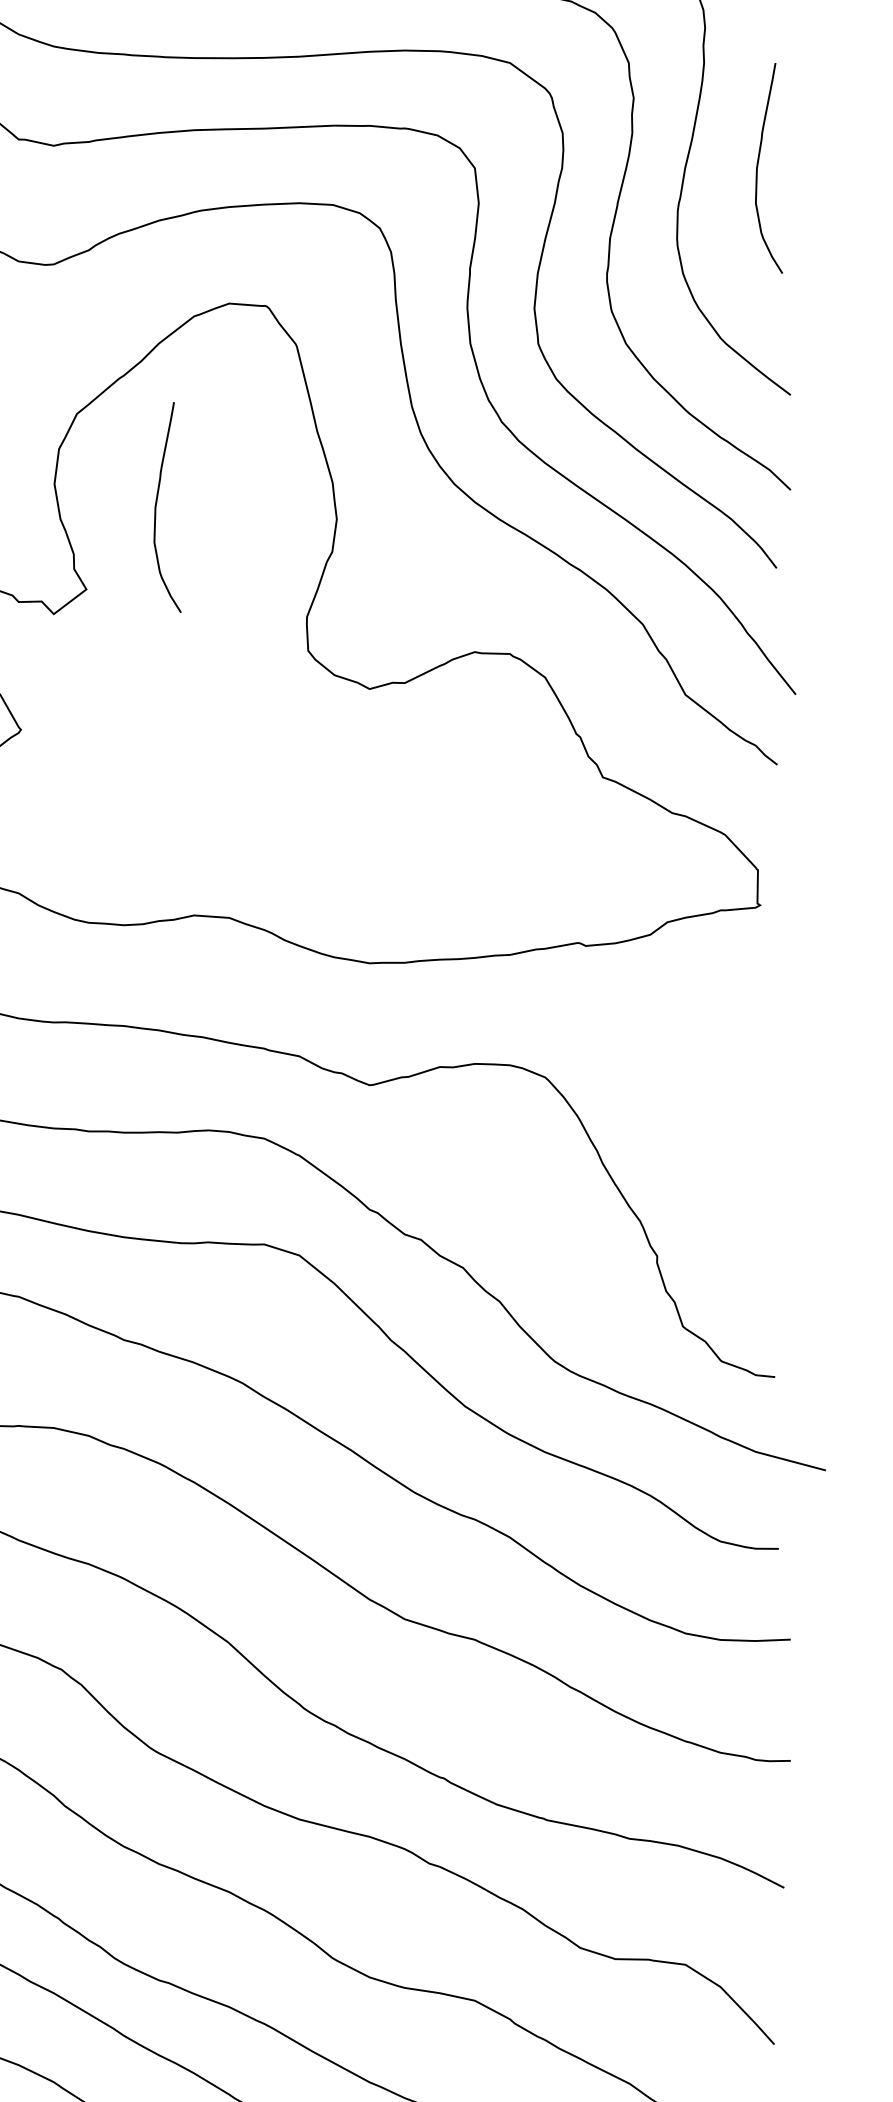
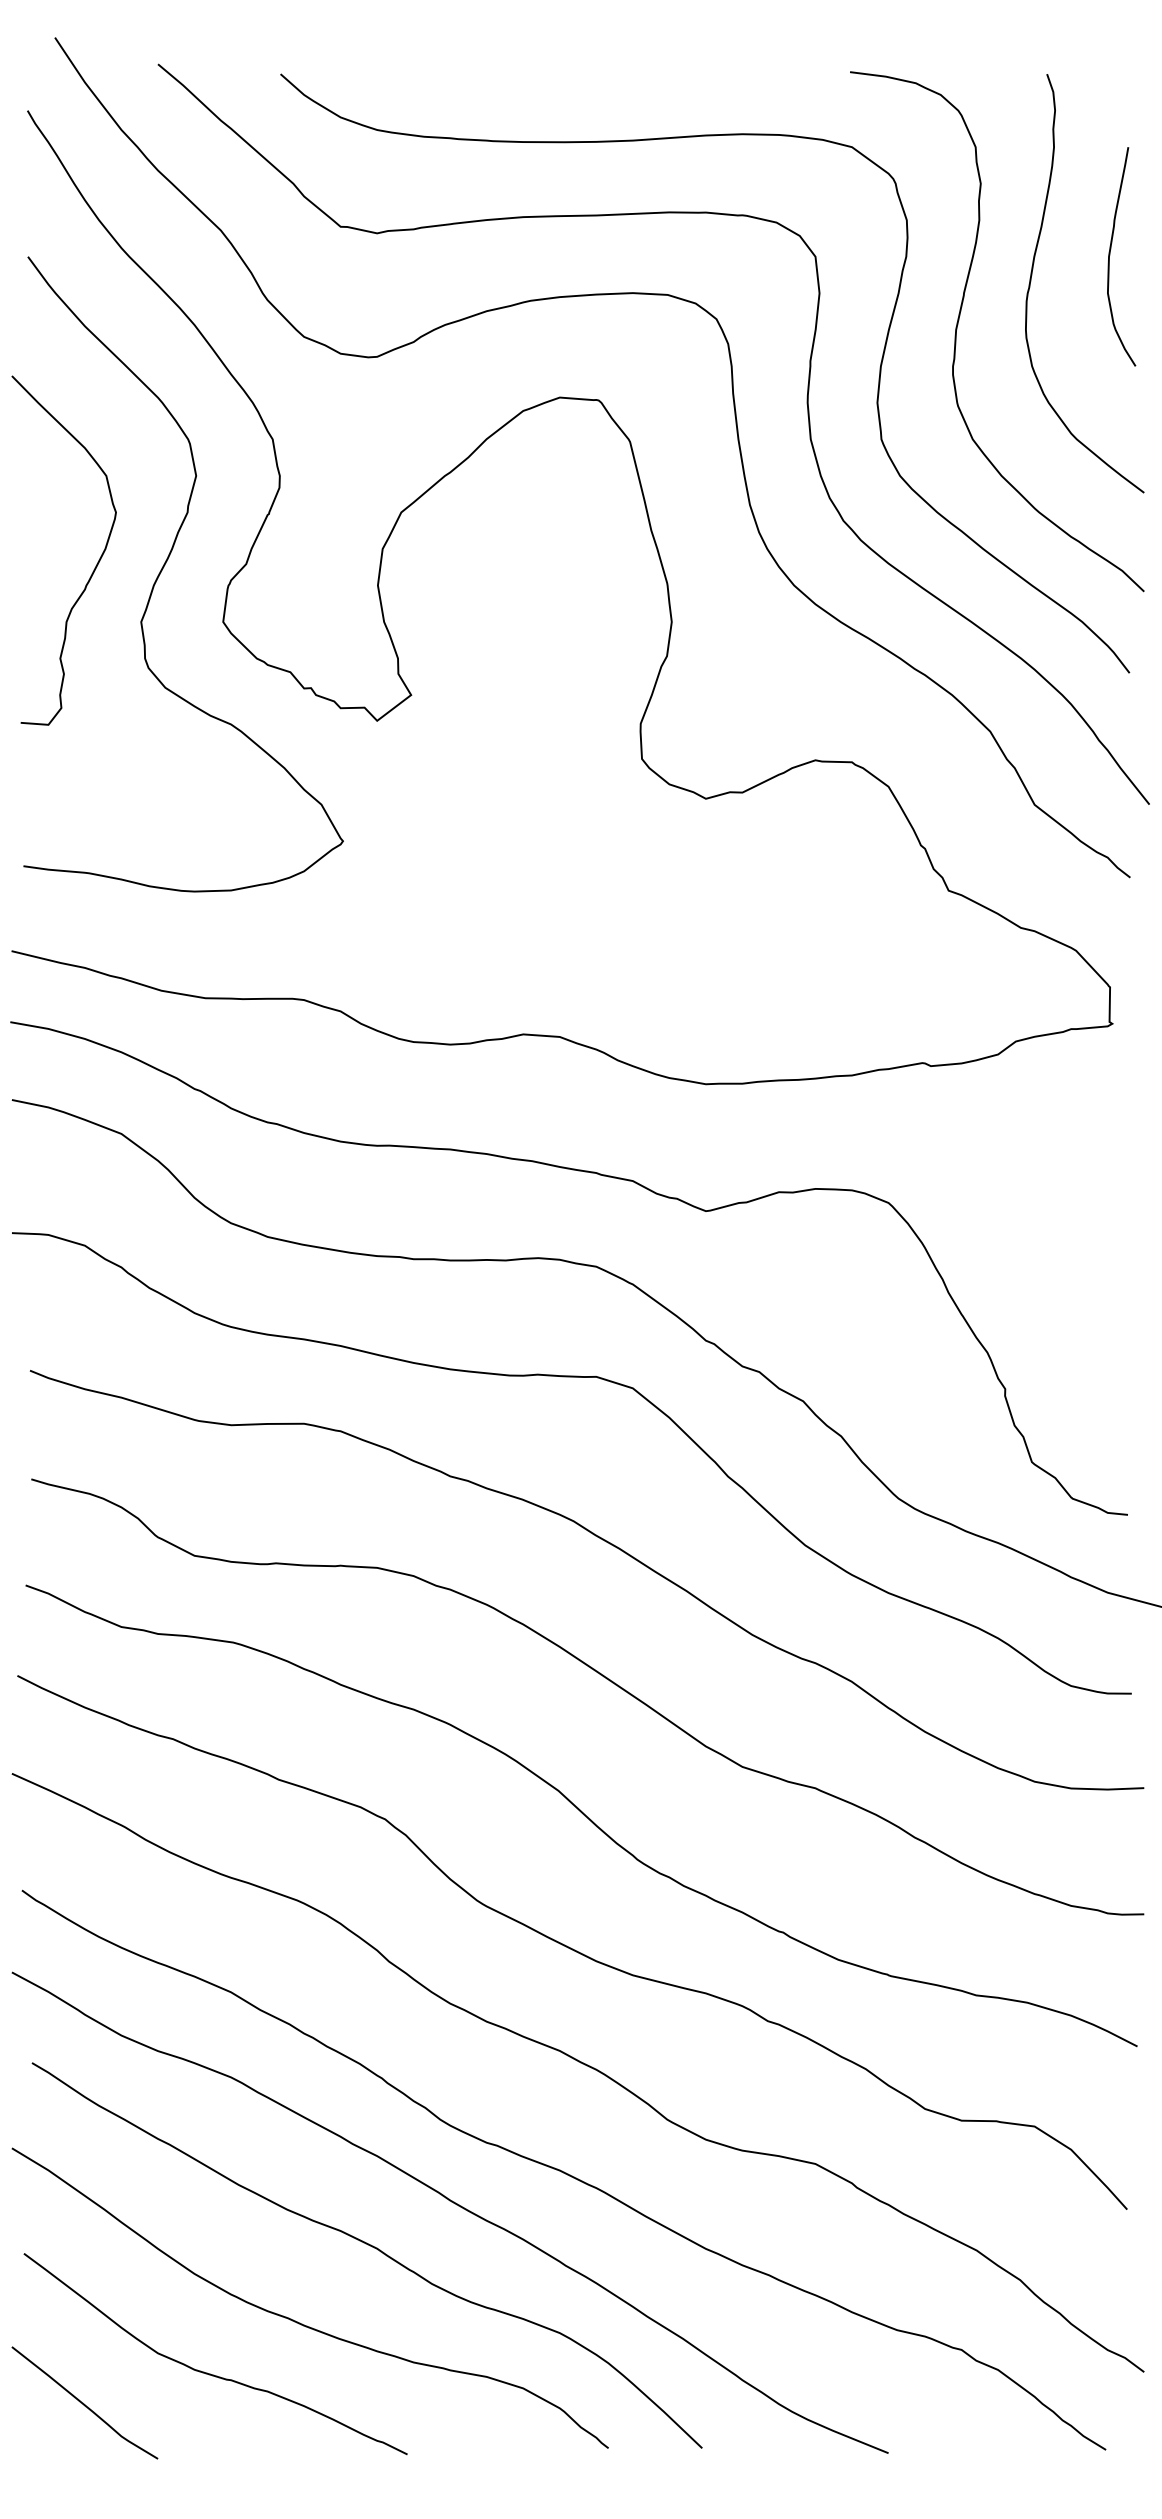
curve: (156, 506) -> (484, 608), removed

